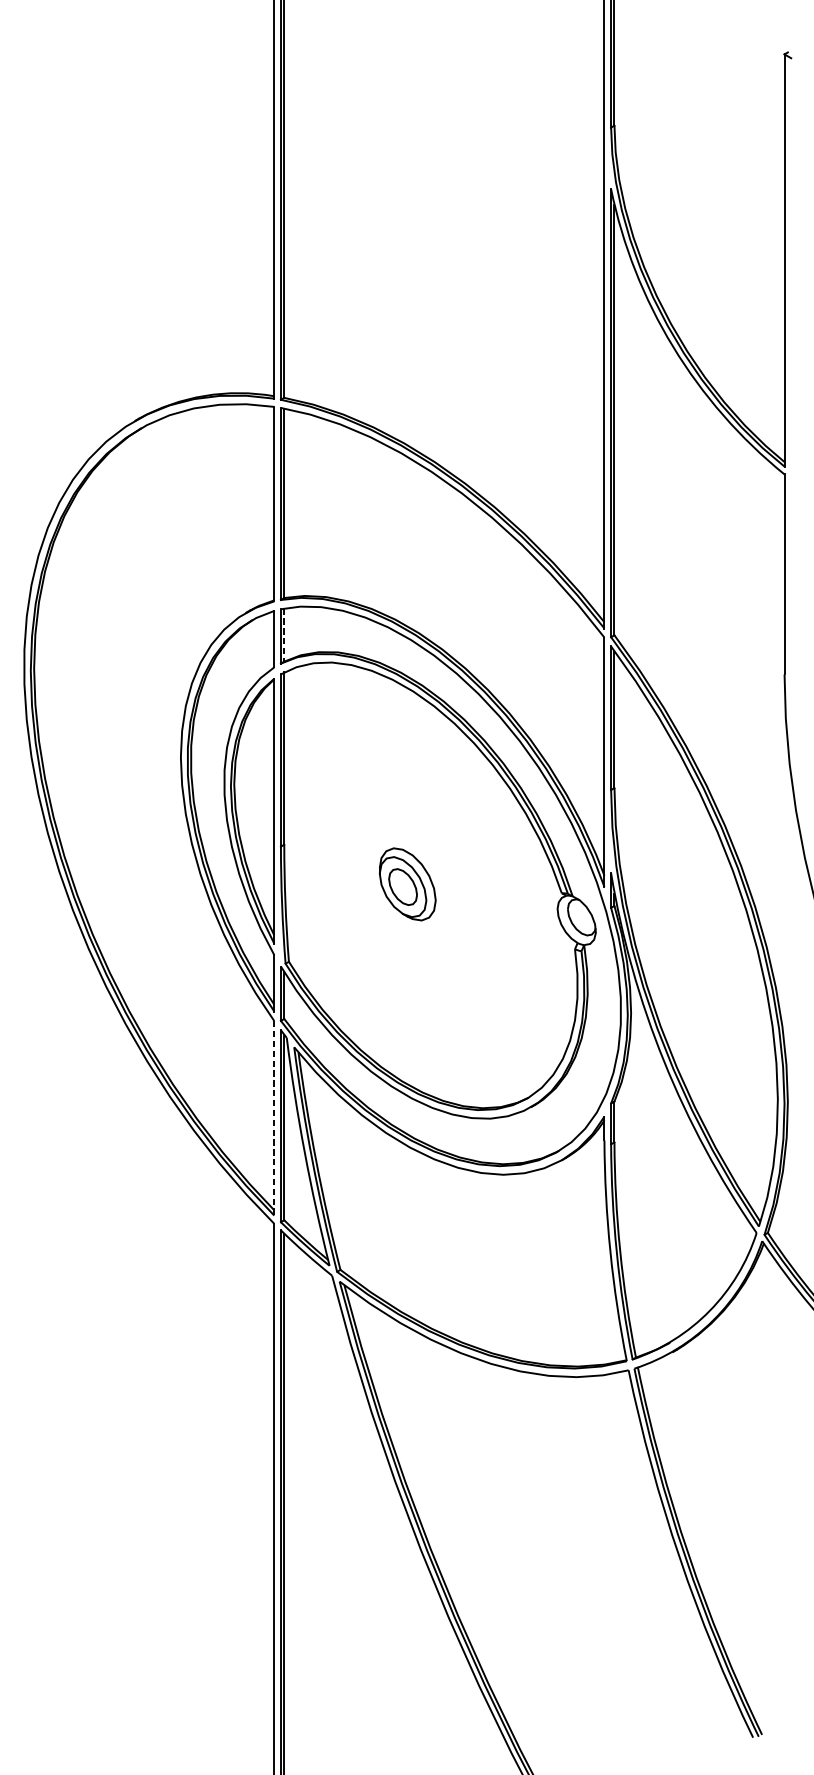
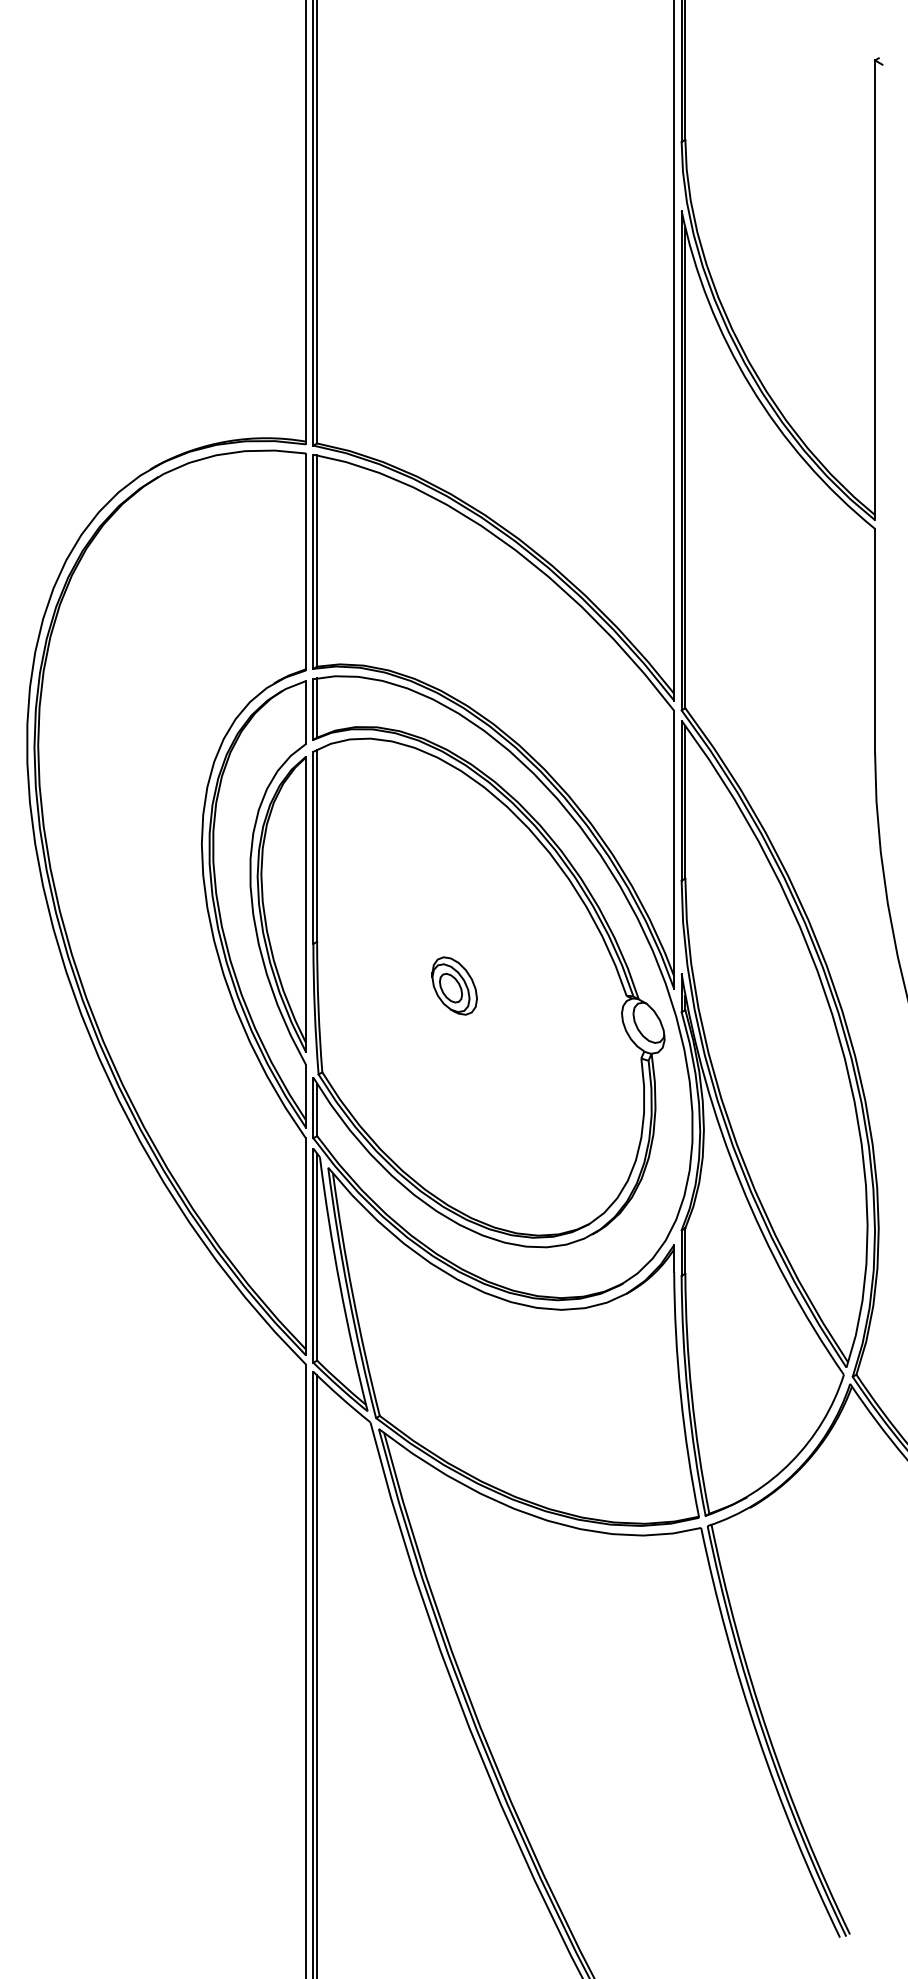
line: (284, 635) -> (317, 708), dashed -> solid
part: (407, 883) -> (454, 985), size x0.71
line: (273, 1118) -> (305, 1247), dashed -> solid

